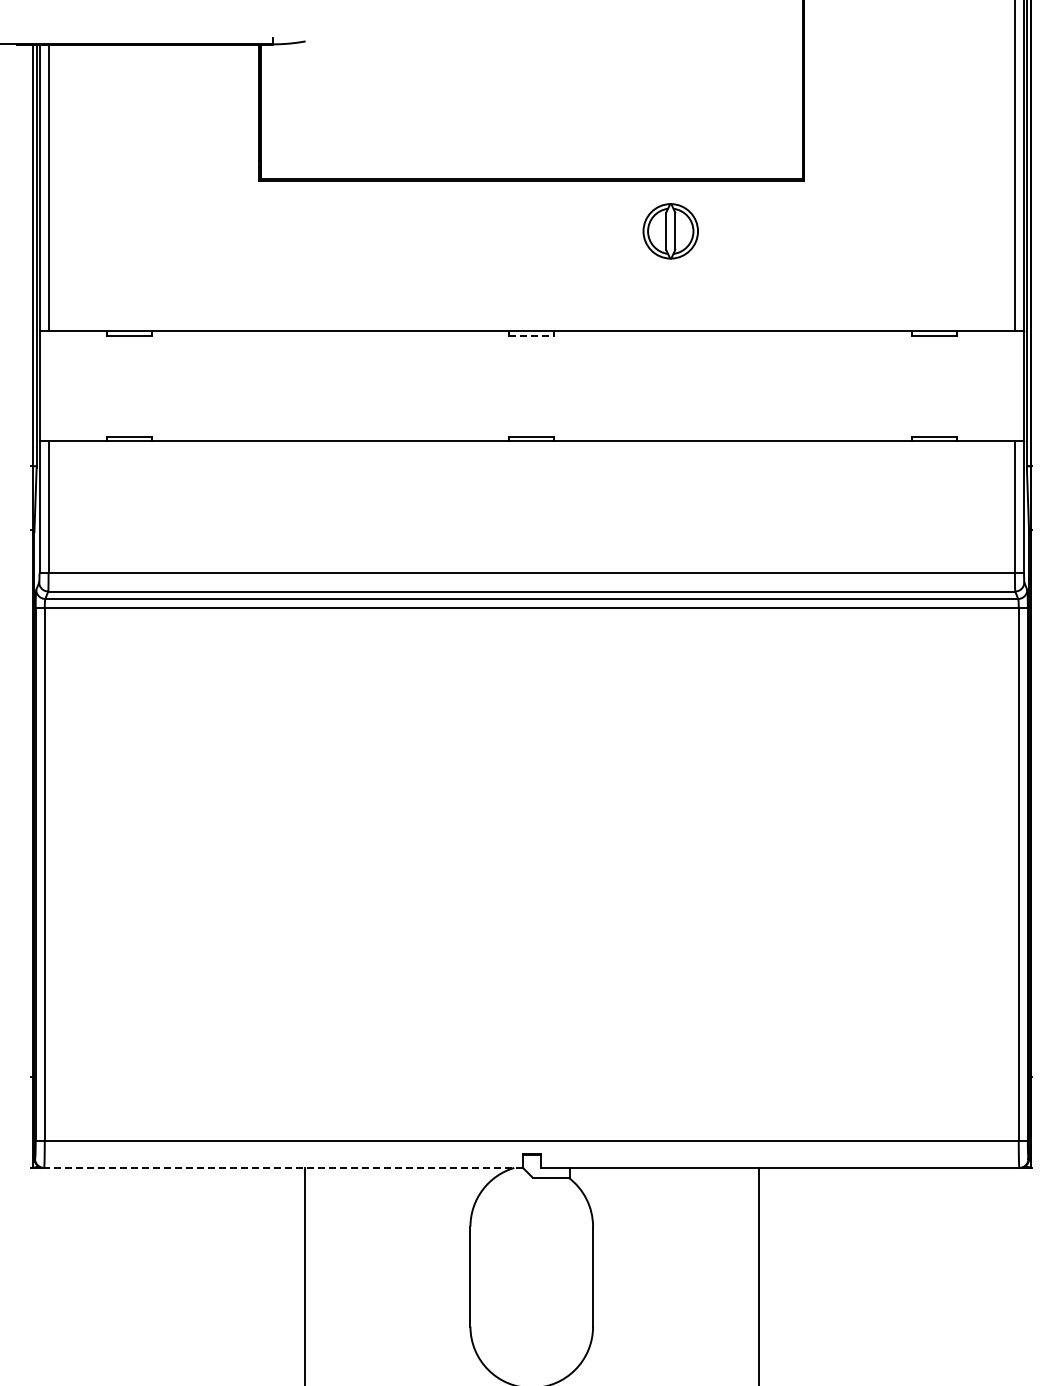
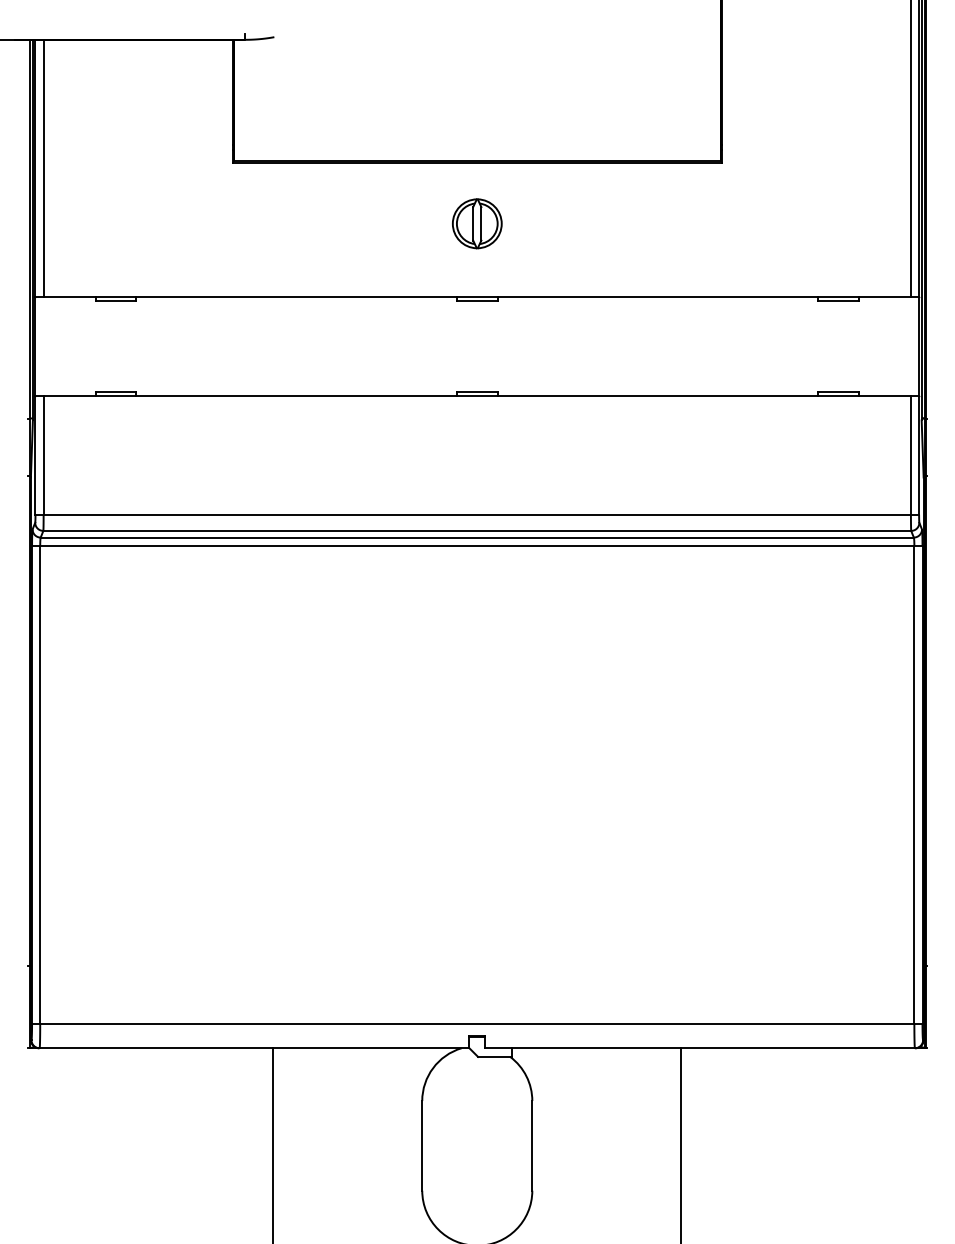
part: (670, 231) -> (477, 223), moved
line: (531, 335) -> (477, 301), dashed -> solid
line: (282, 1167) -> (253, 1047), dashed -> solid

